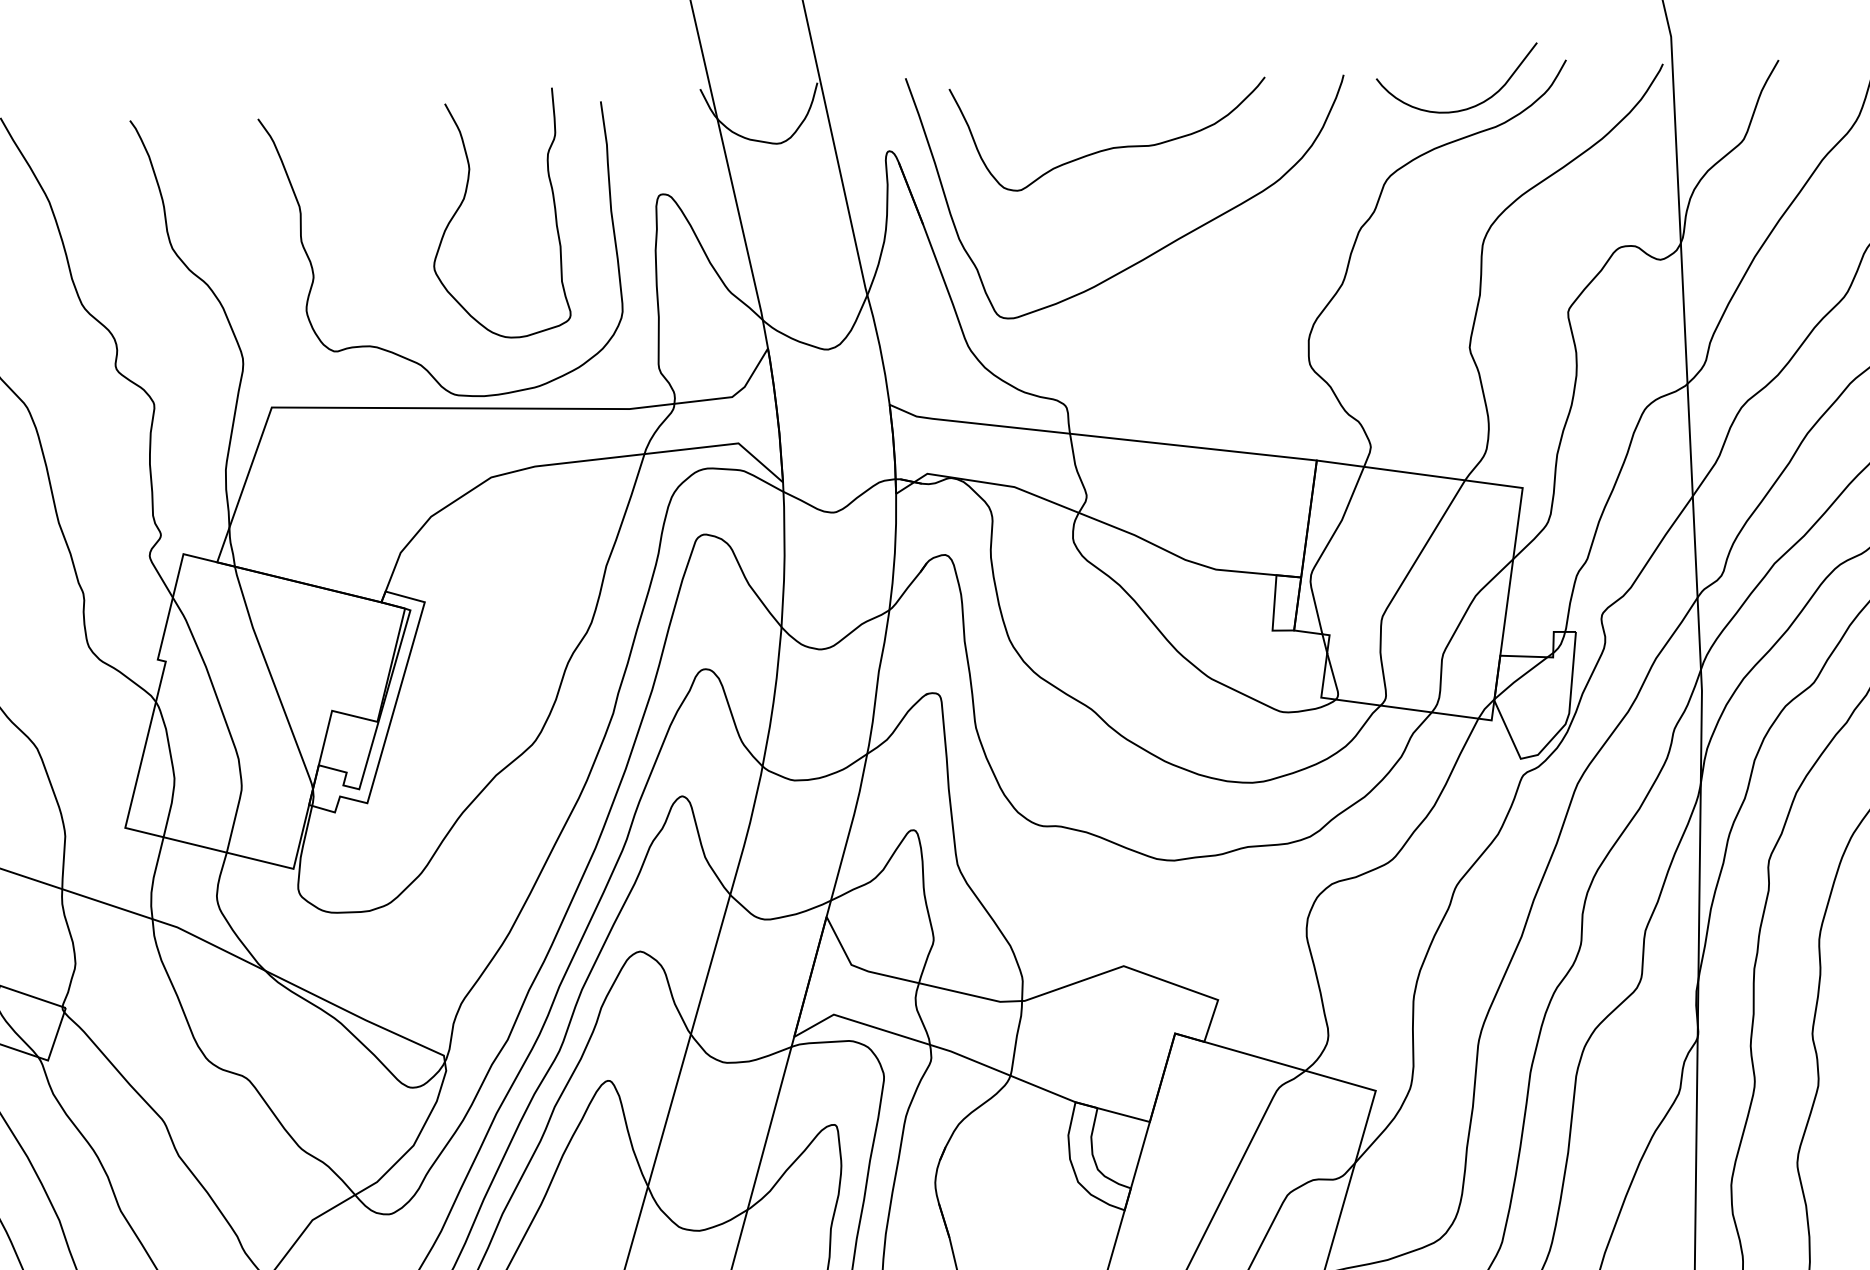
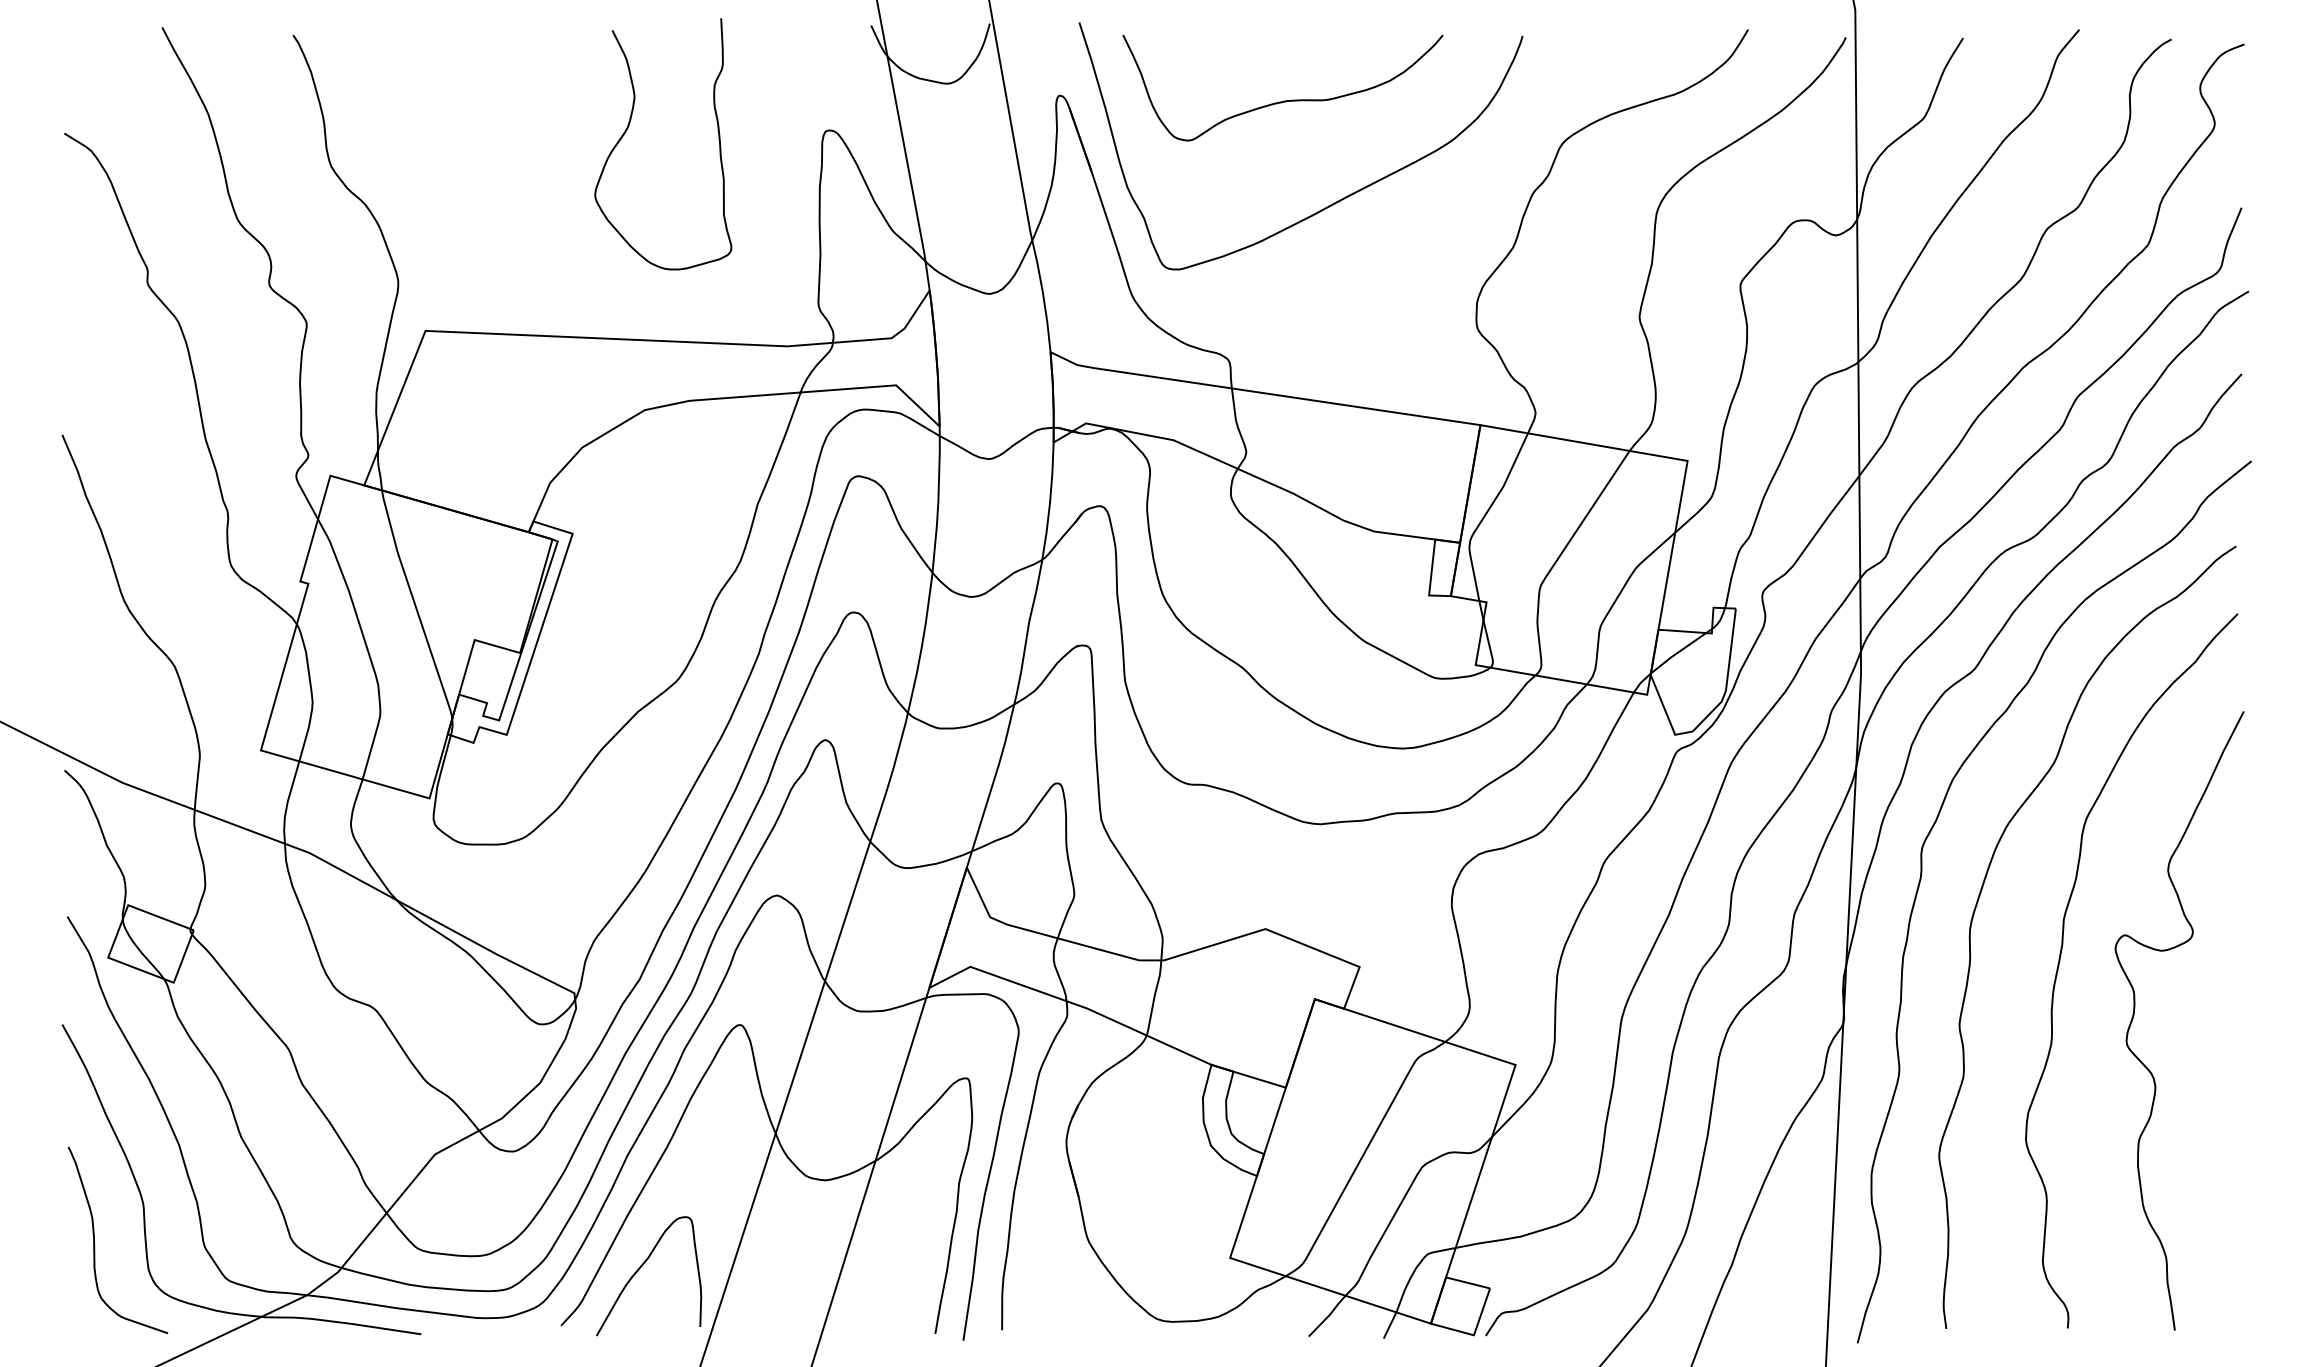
curve: (1469, 107) -> (1648, 73), removed
curve: (396, 352) -> (553, 280), removed

